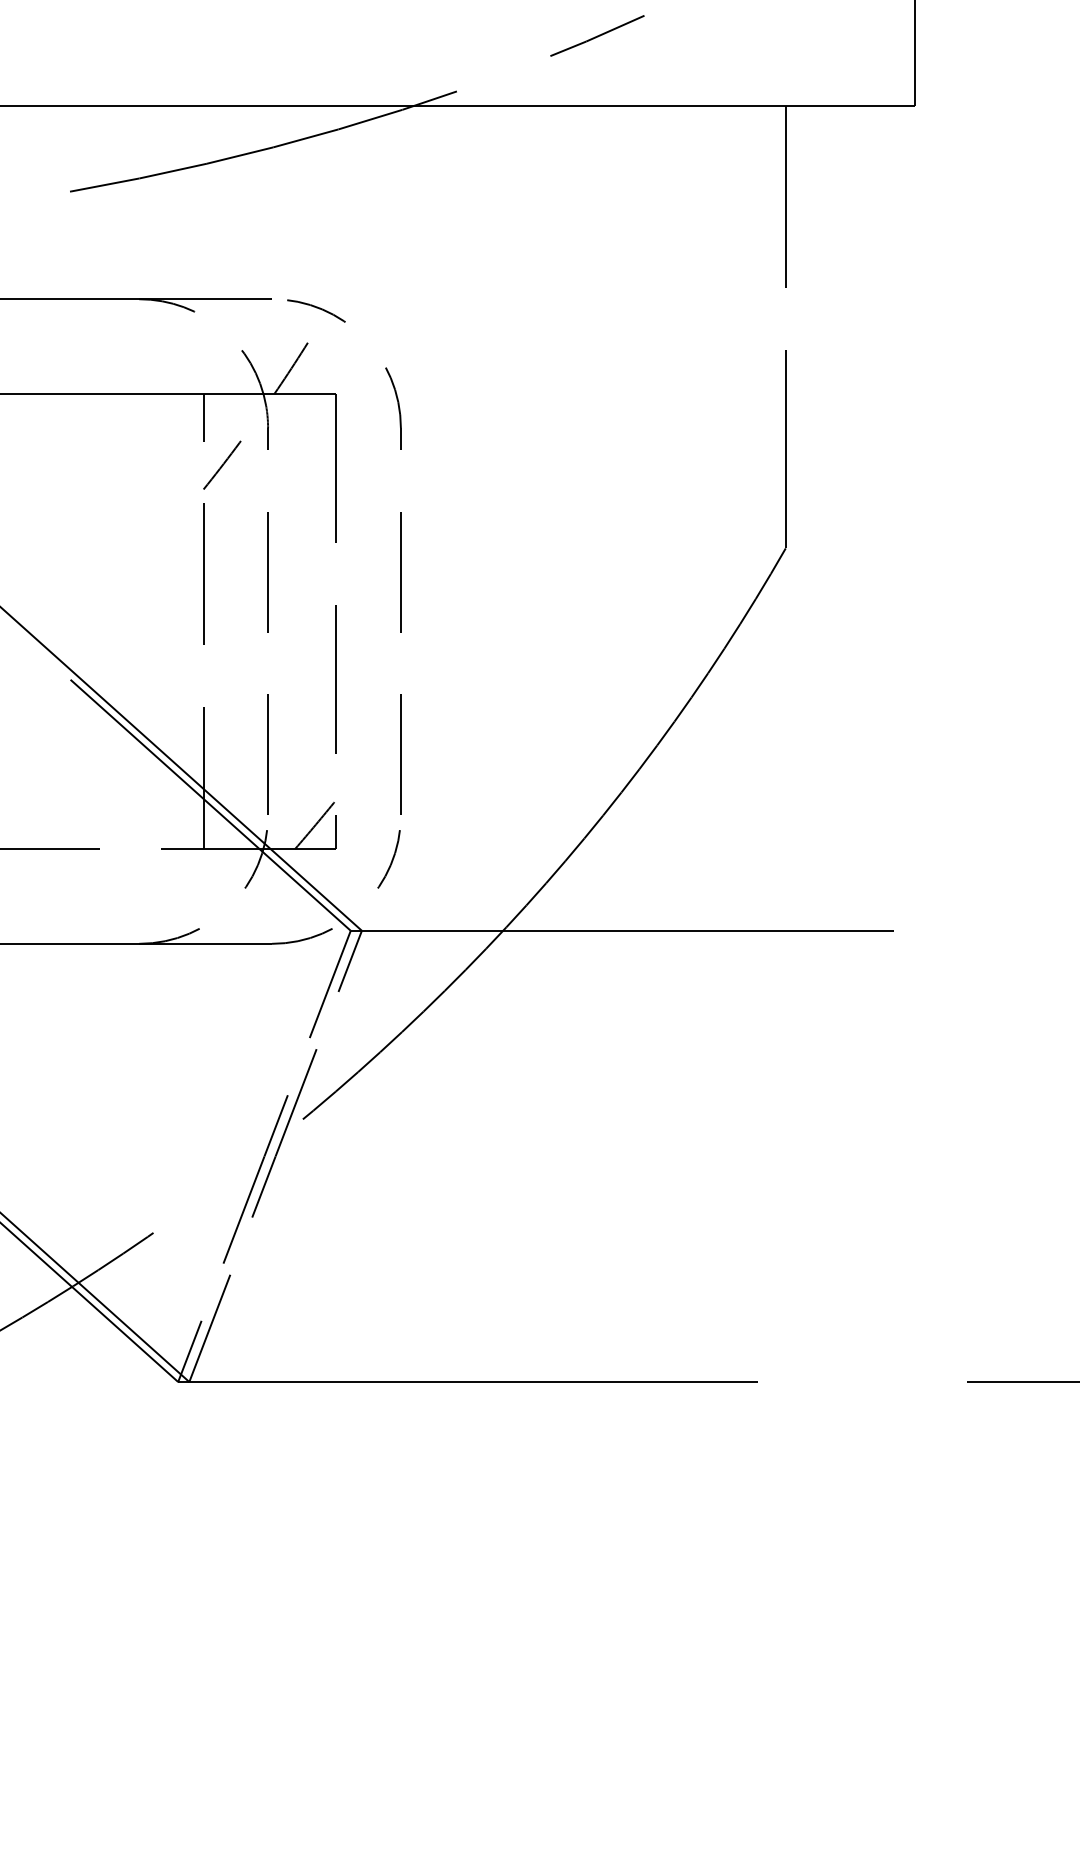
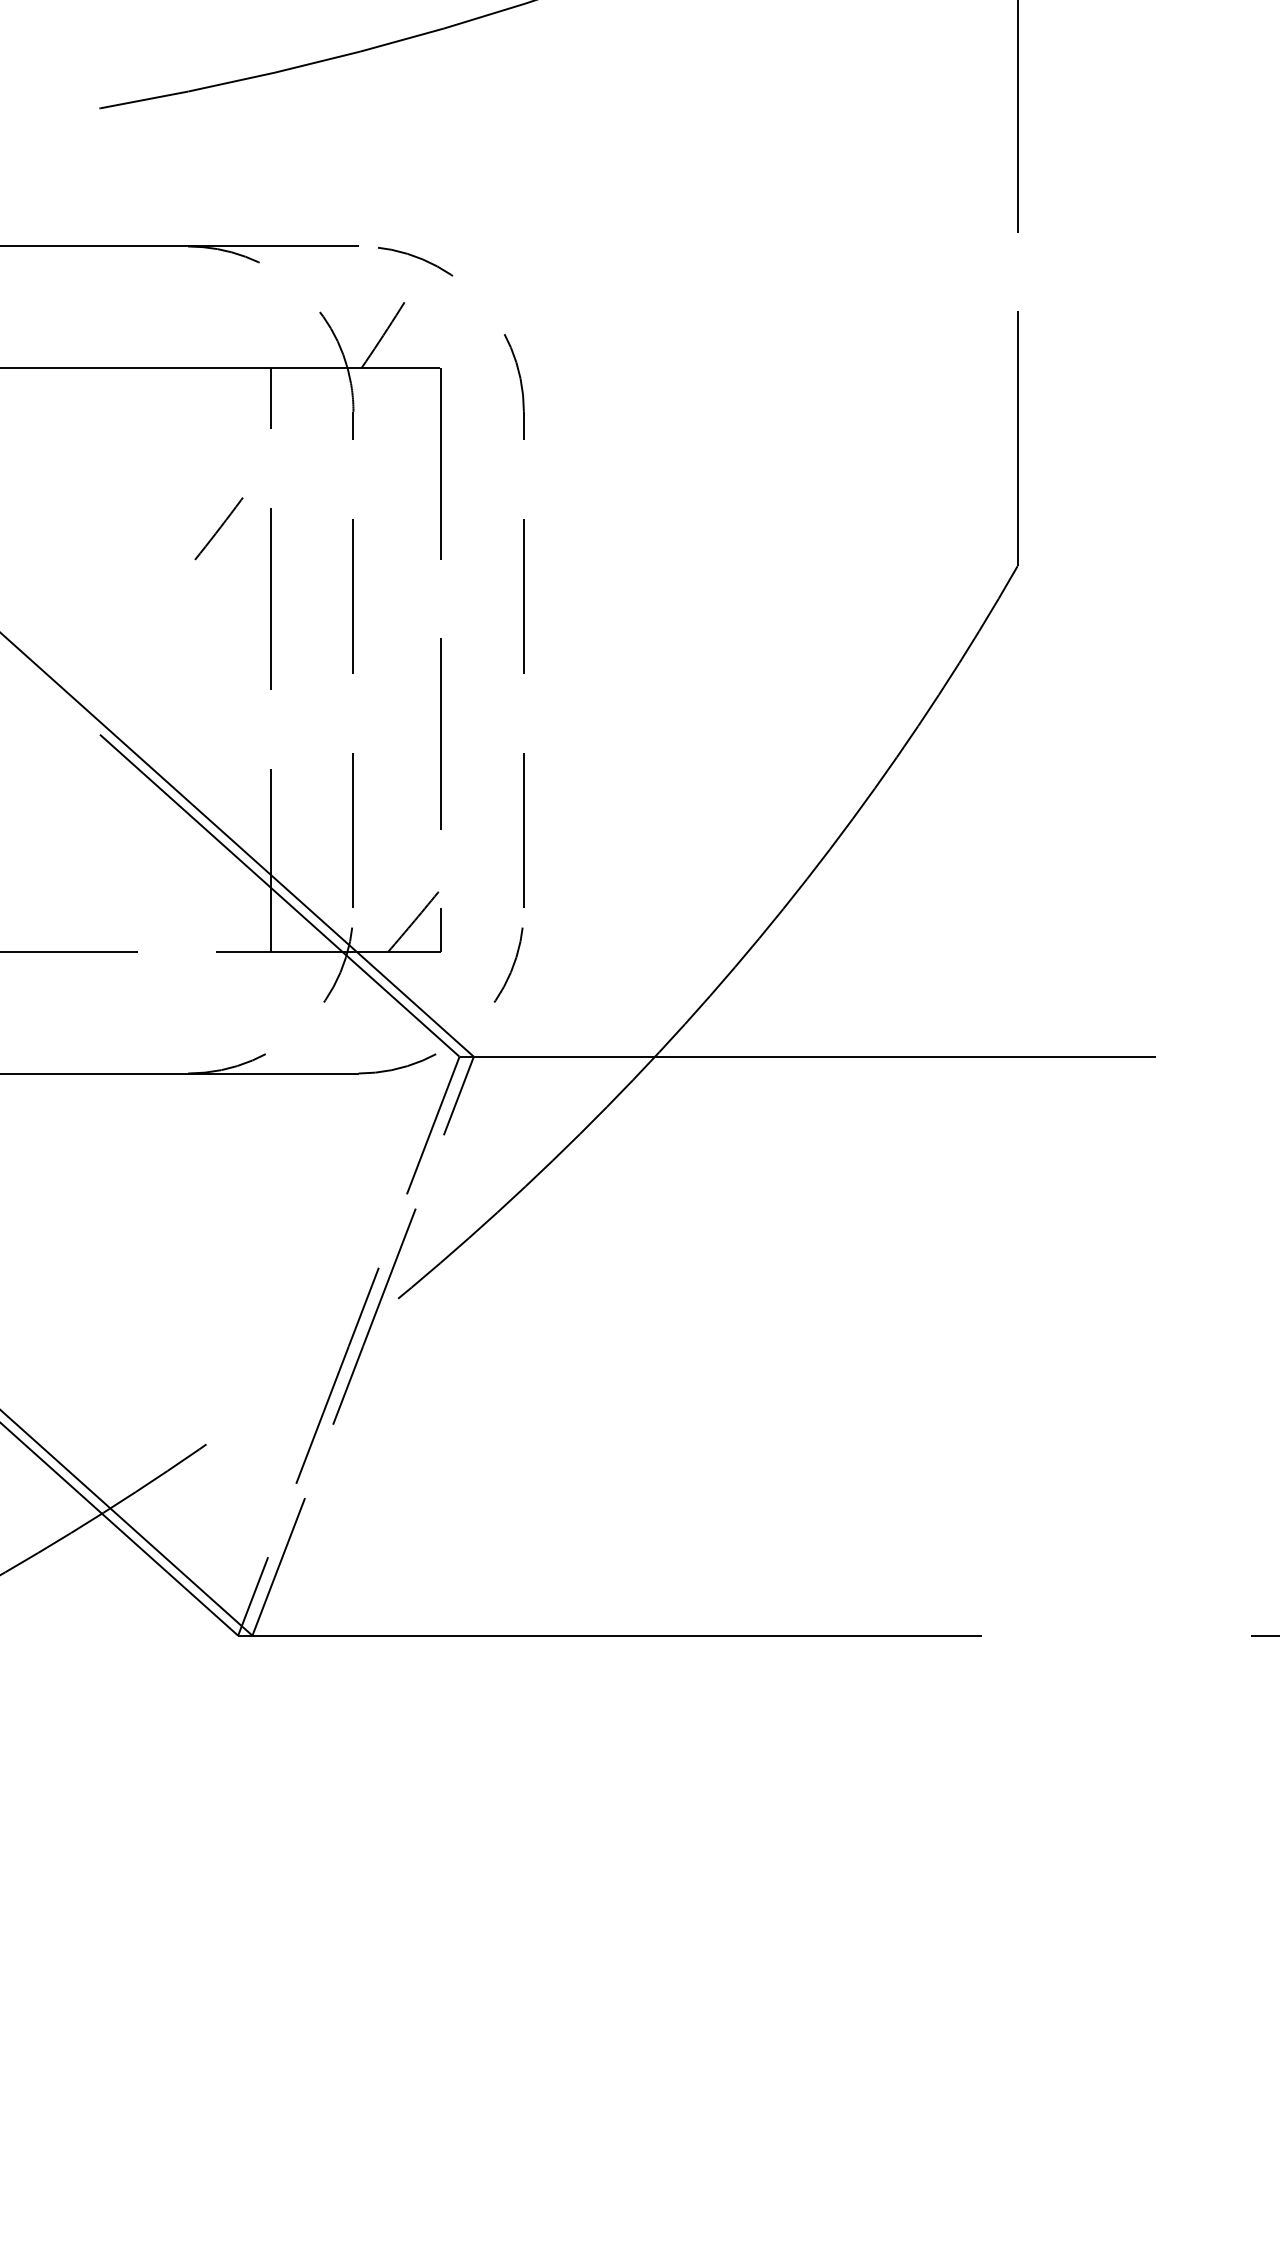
line: (222, 464) -> (219, 527), moved

